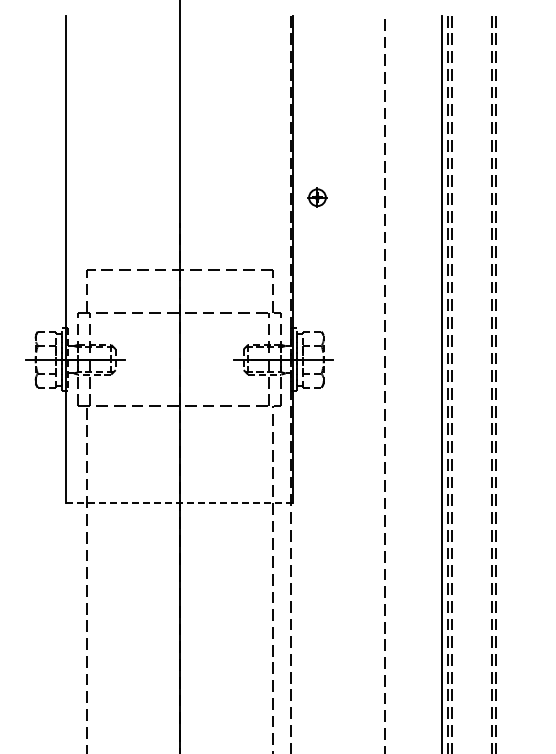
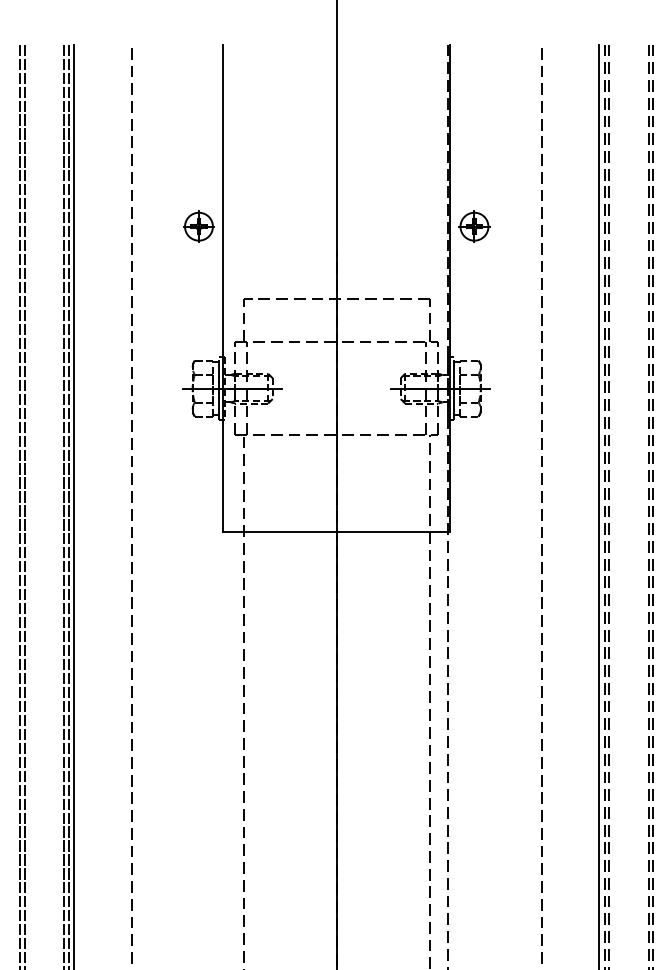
part: (41, 197) -> (198, 226), added
part: (317, 197) -> (474, 226), size x1.67
line: (179, 502) -> (336, 531), dashed -> solid

